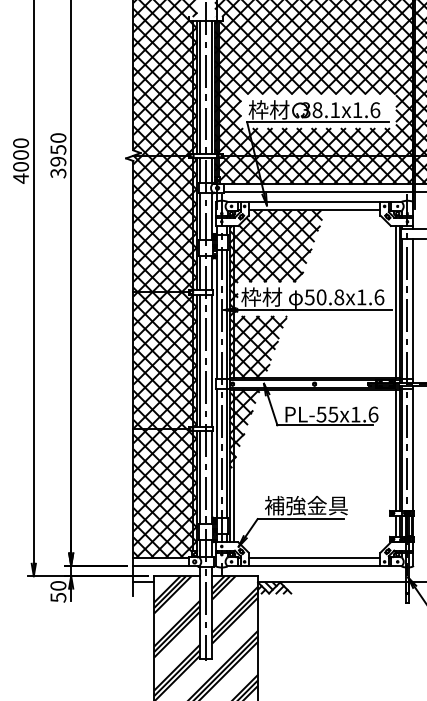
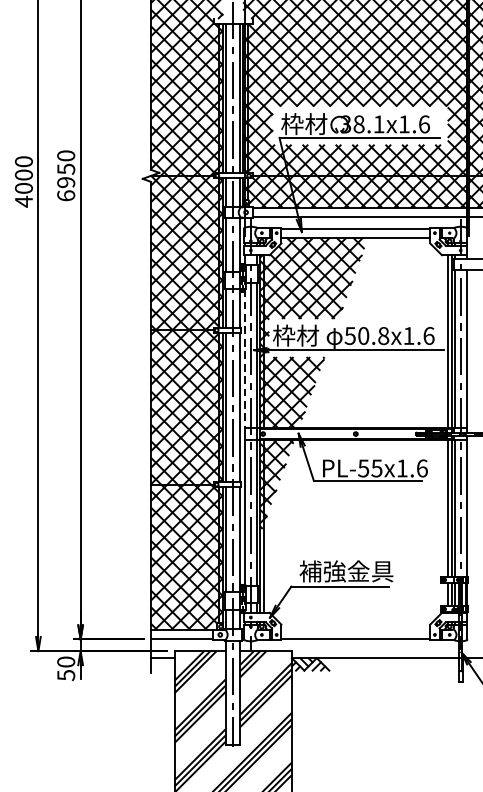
text: (58, 173) -> (66, 195), 3950 -> 6950
line: (216, 317) -> (244, 358), solid -> dashed
line: (314, 557) -> (355, 629), removed

